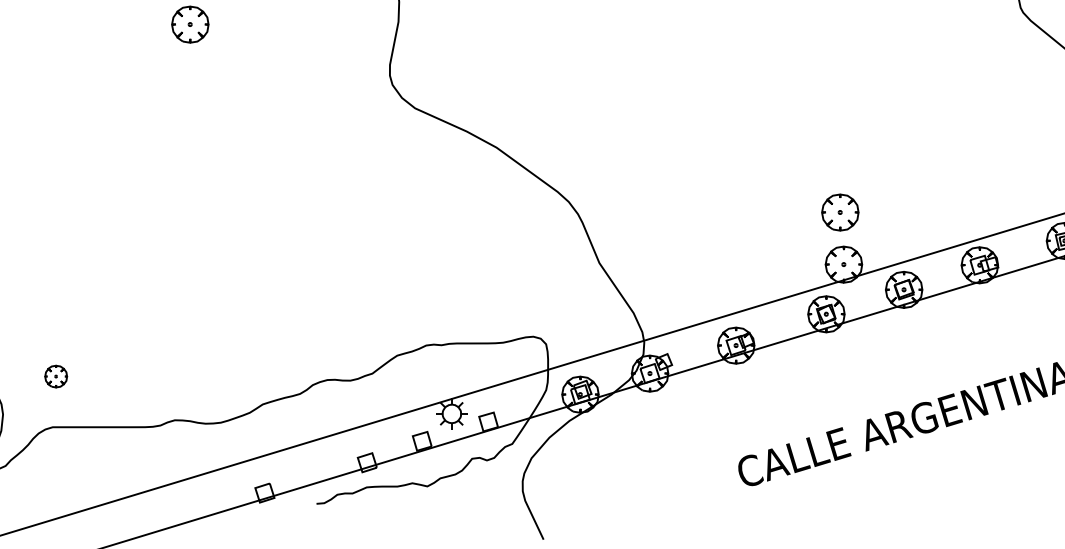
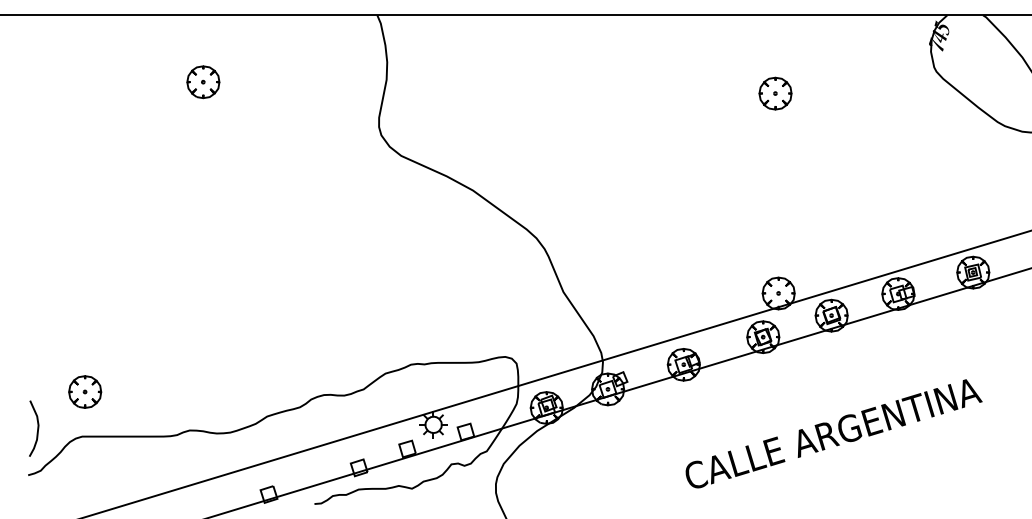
part: (840, 212) -> (775, 93), moved
part: (56, 375) -> (85, 391), size x1.67

